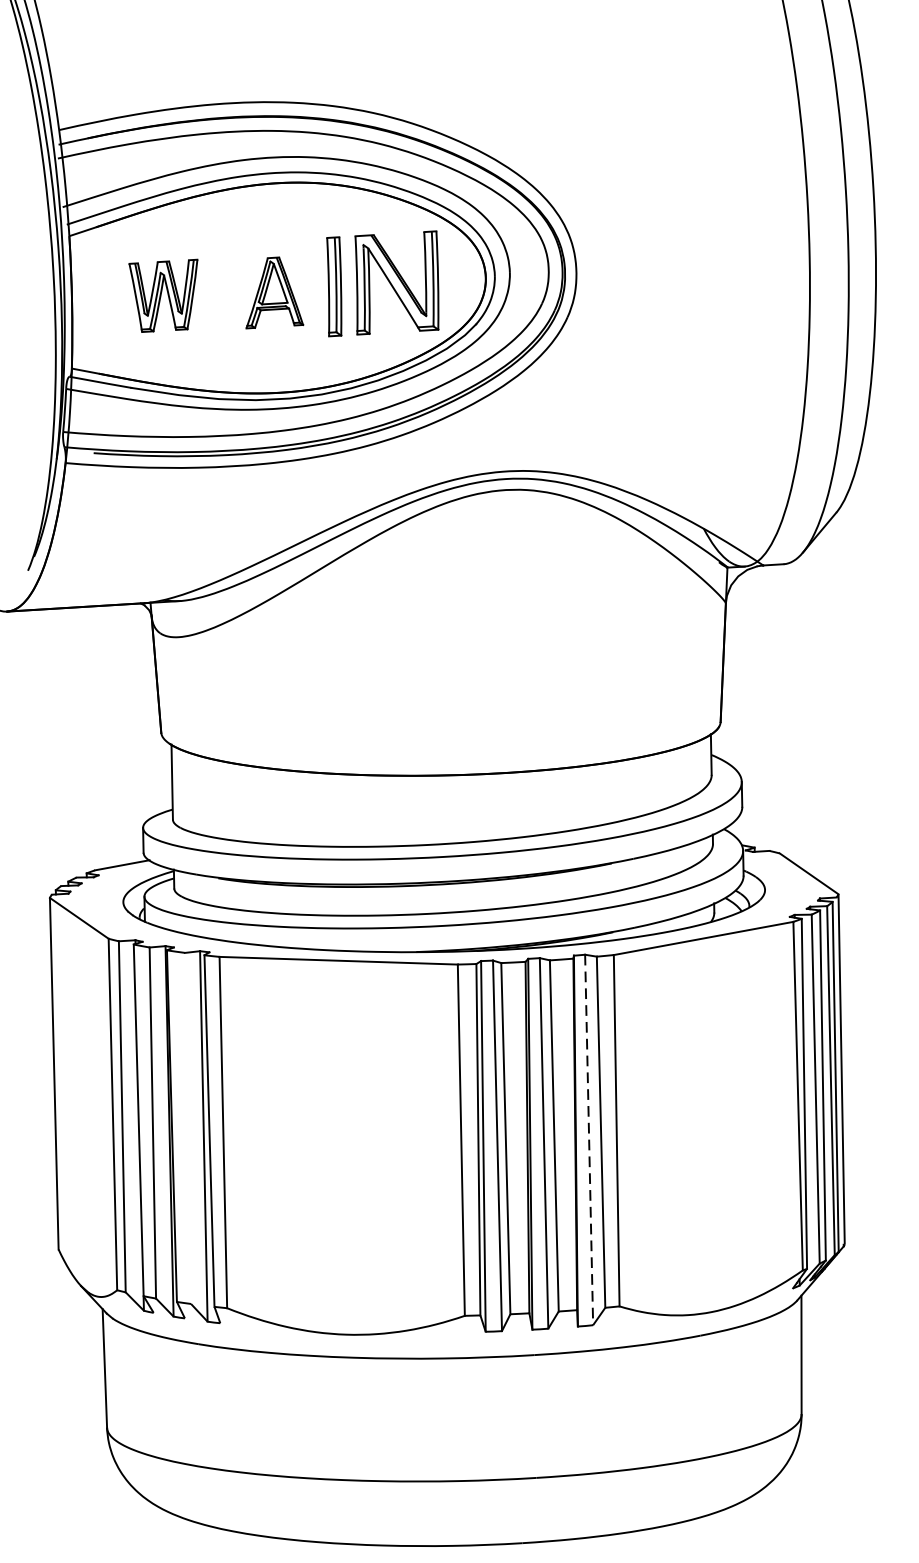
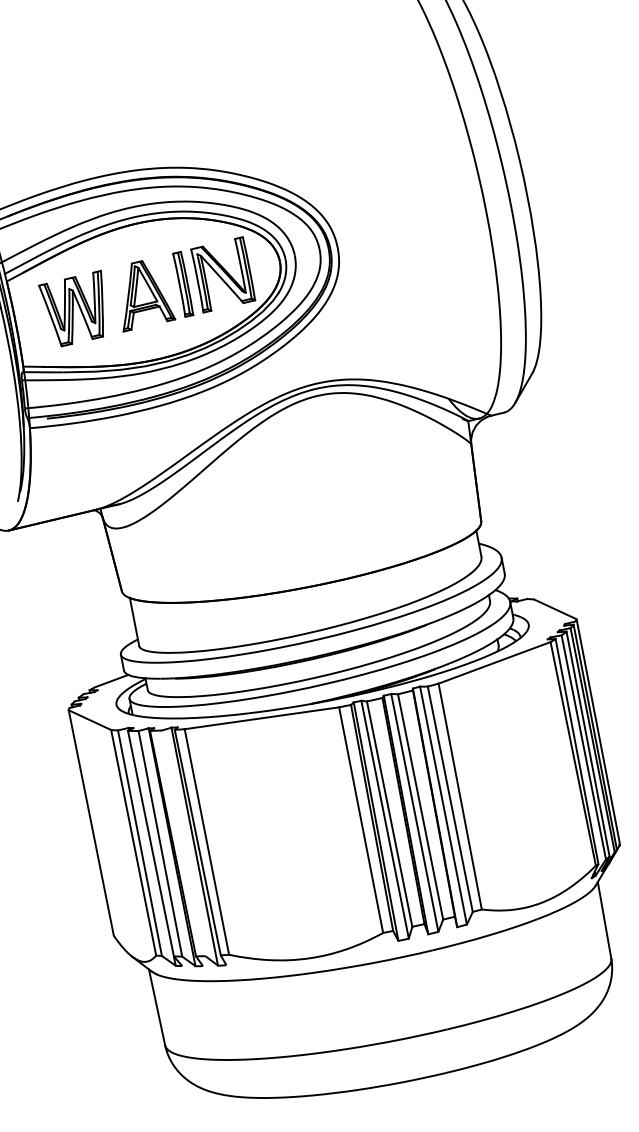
part: (158, 293) -> (70, 308), size x1.43
part: (280, 296) -> (149, 296), size x1.43
line: (588, 1141) -> (443, 806), dashed -> solid

